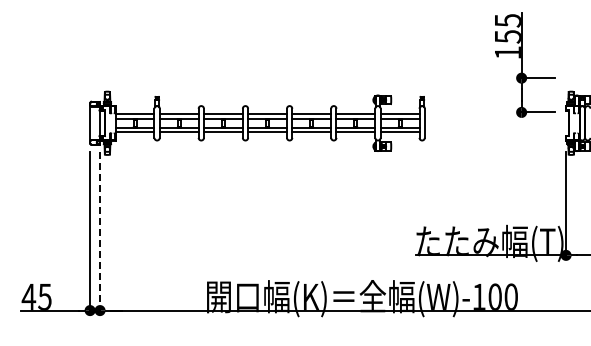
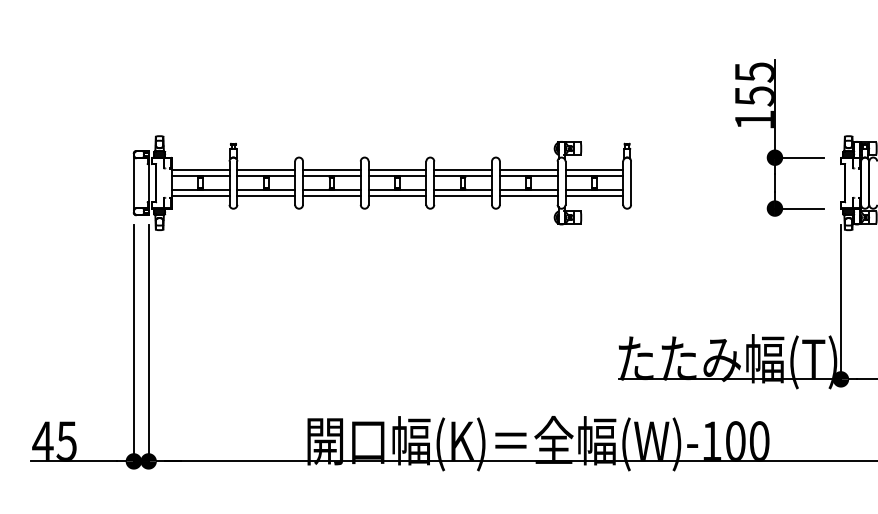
part: (525, 64) -> (780, 137), moved
line: (100, 231) -> (149, 343), dashed -> solid

